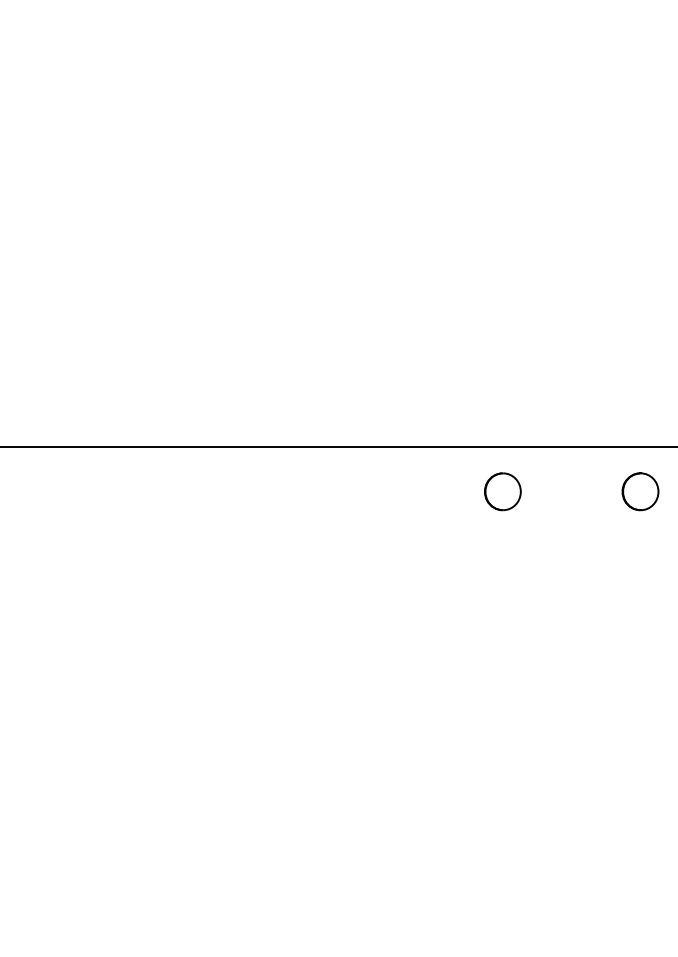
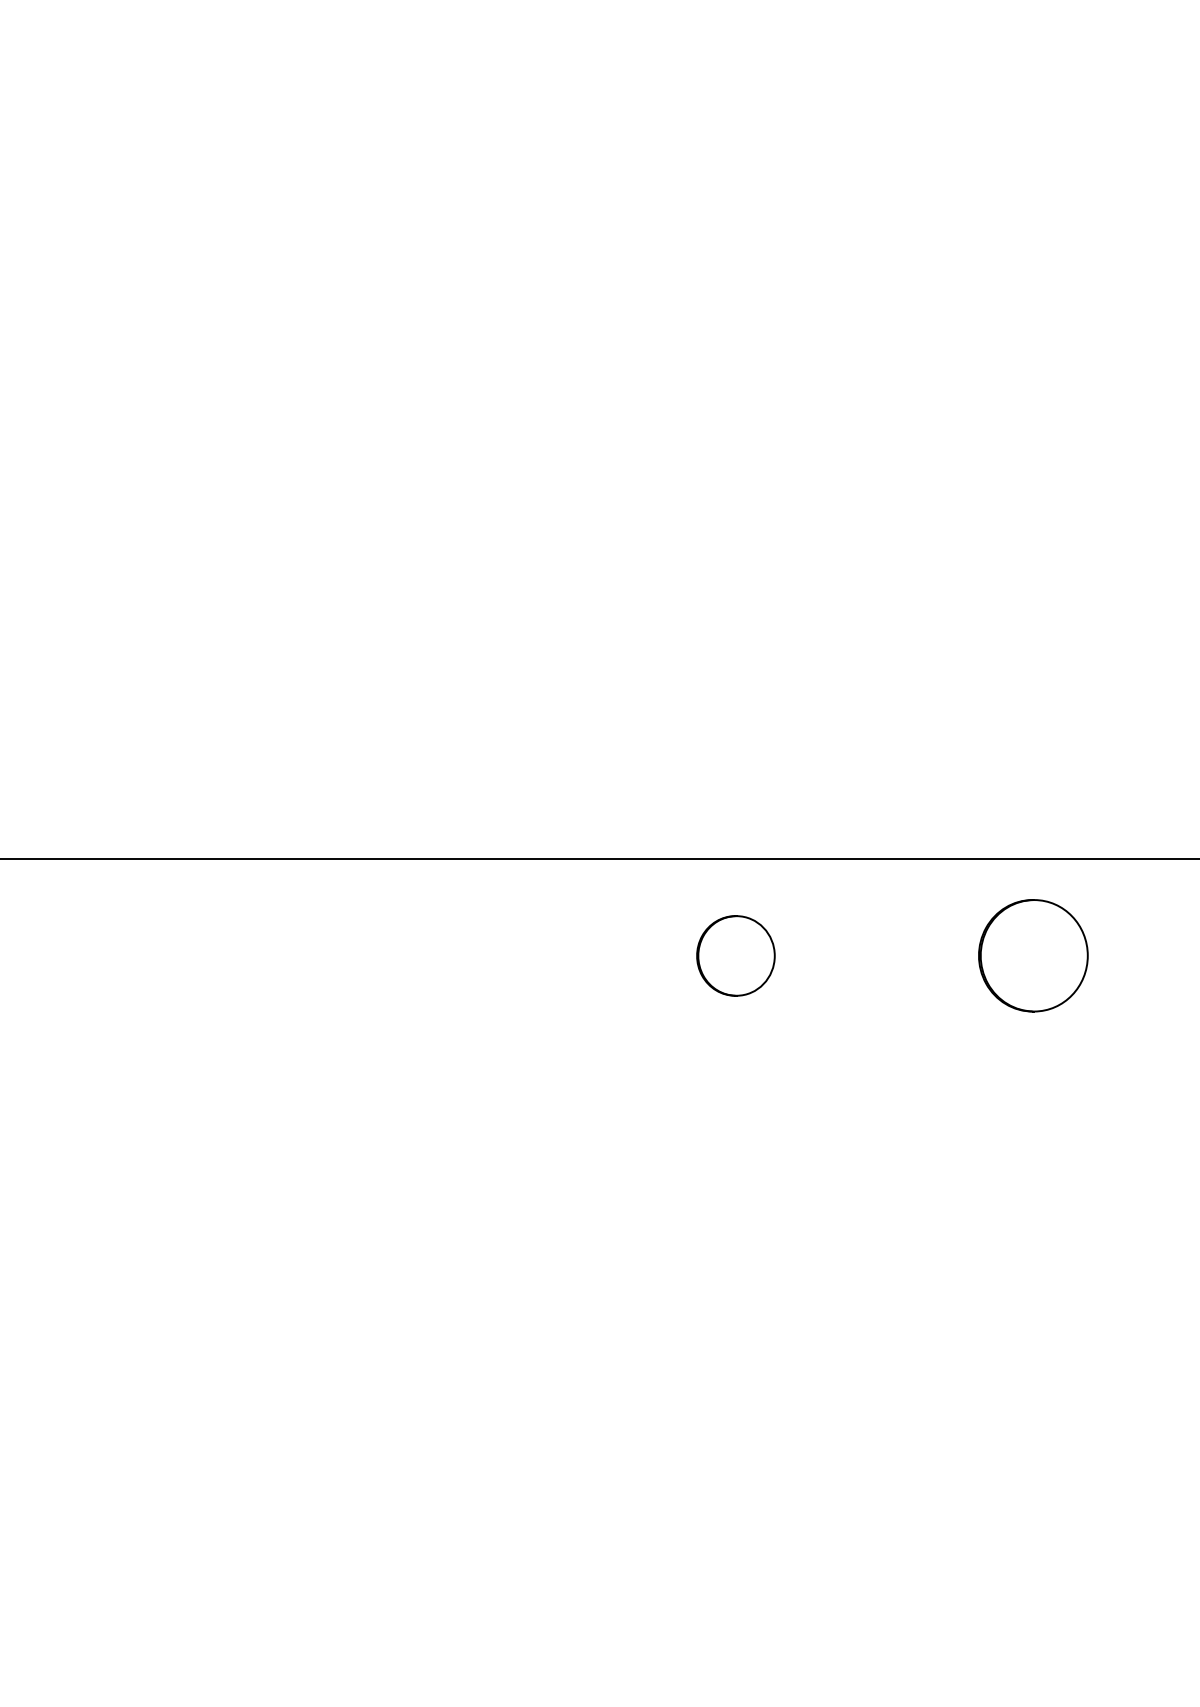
part: (640, 491) -> (1033, 955), size x1.4

